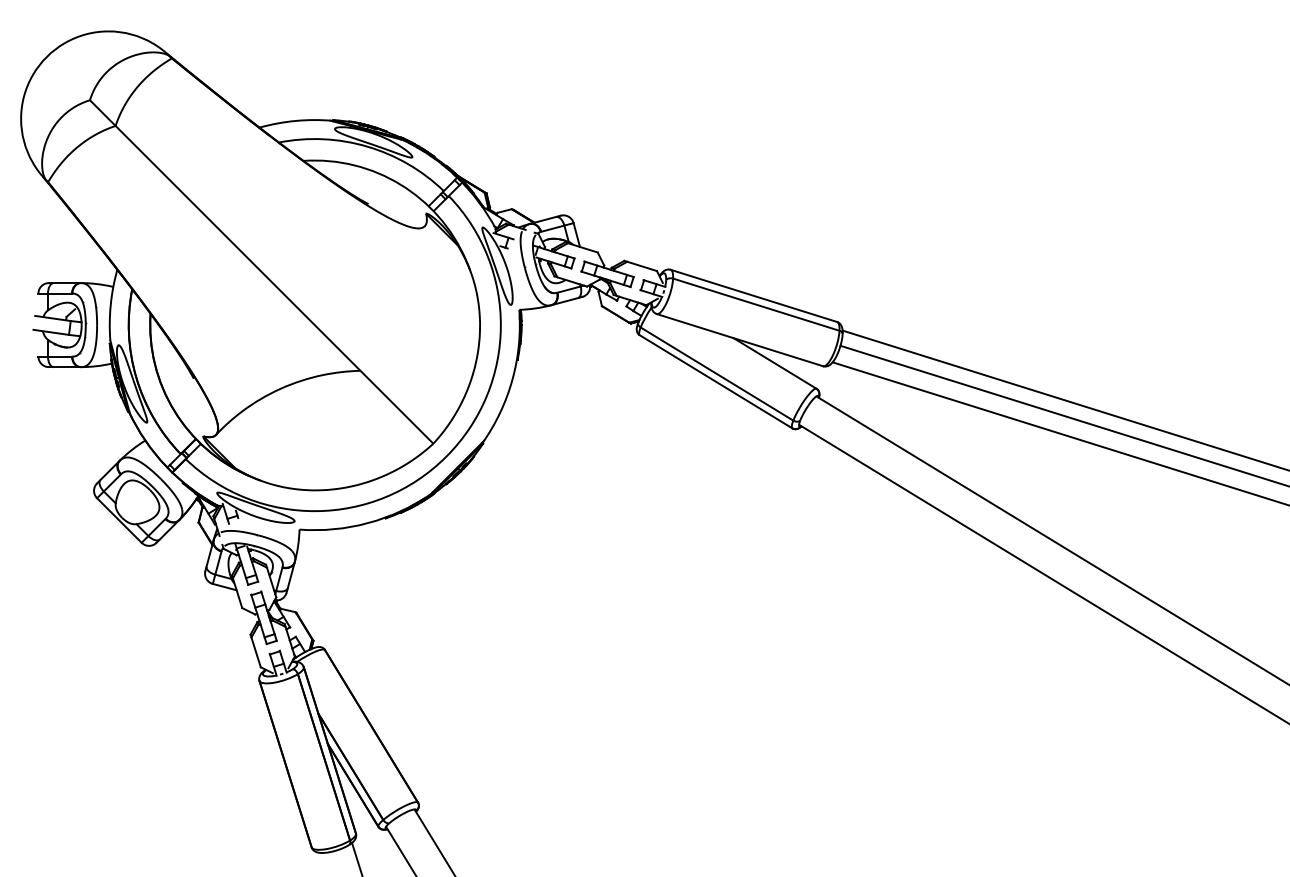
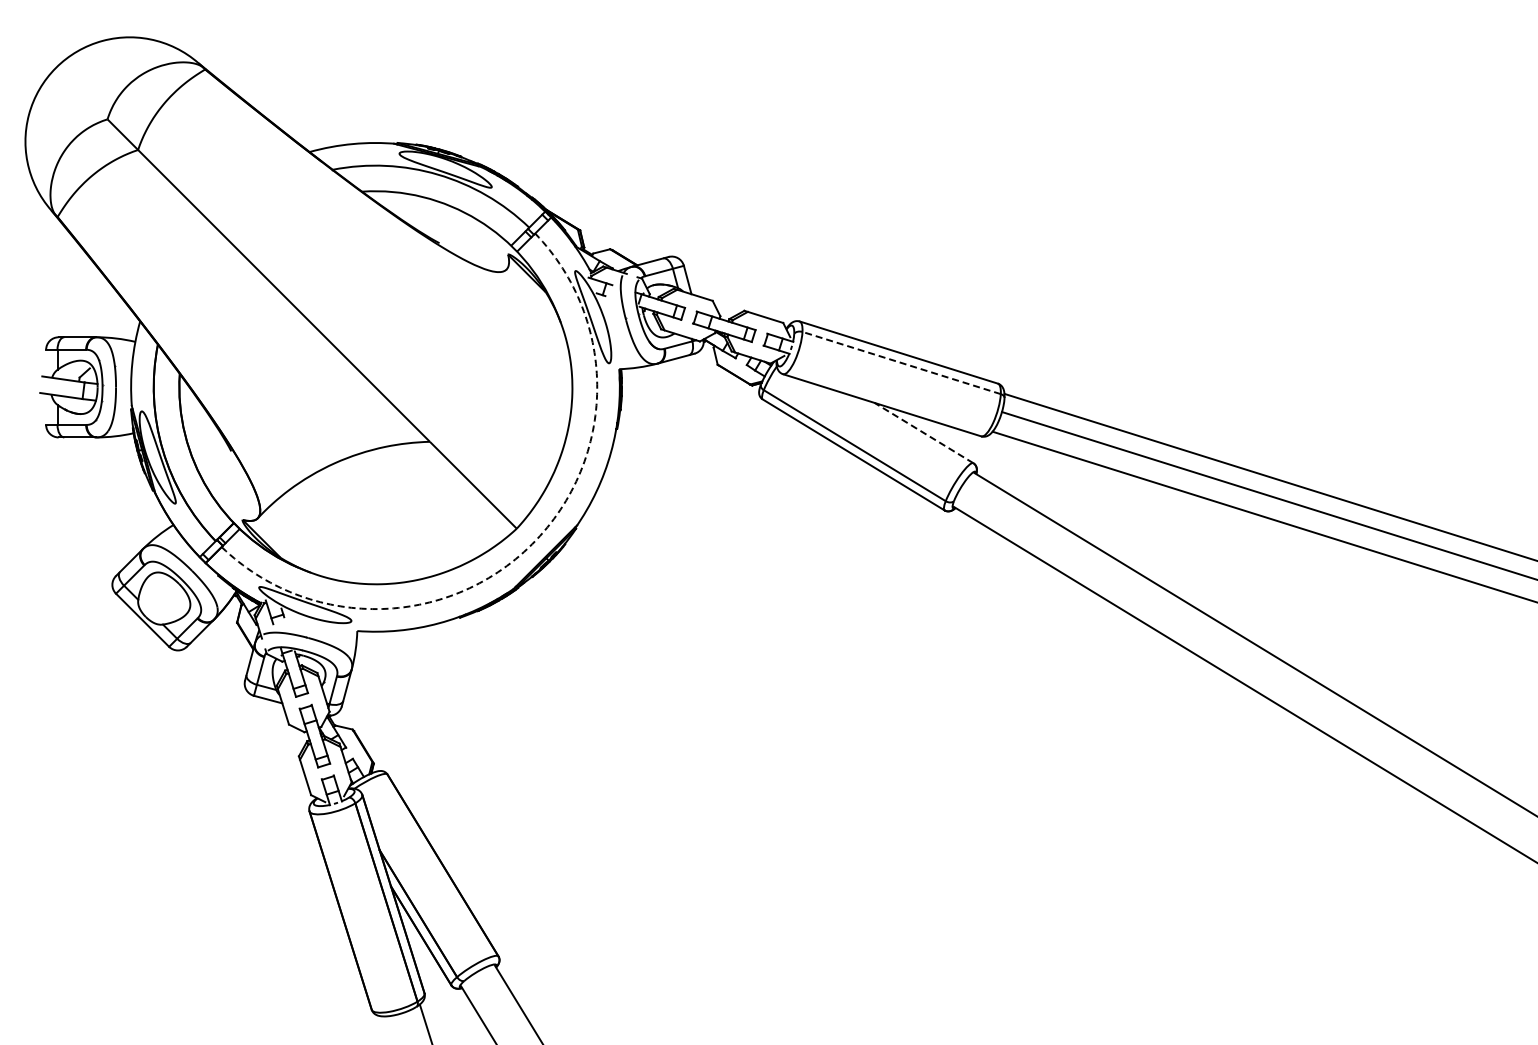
line: (756, 305) -> (901, 363), solid -> dashed
line: (774, 363) -> (923, 433), solid -> dashed
arc: (446, 456) -> (532, 544), solid -> dashed

